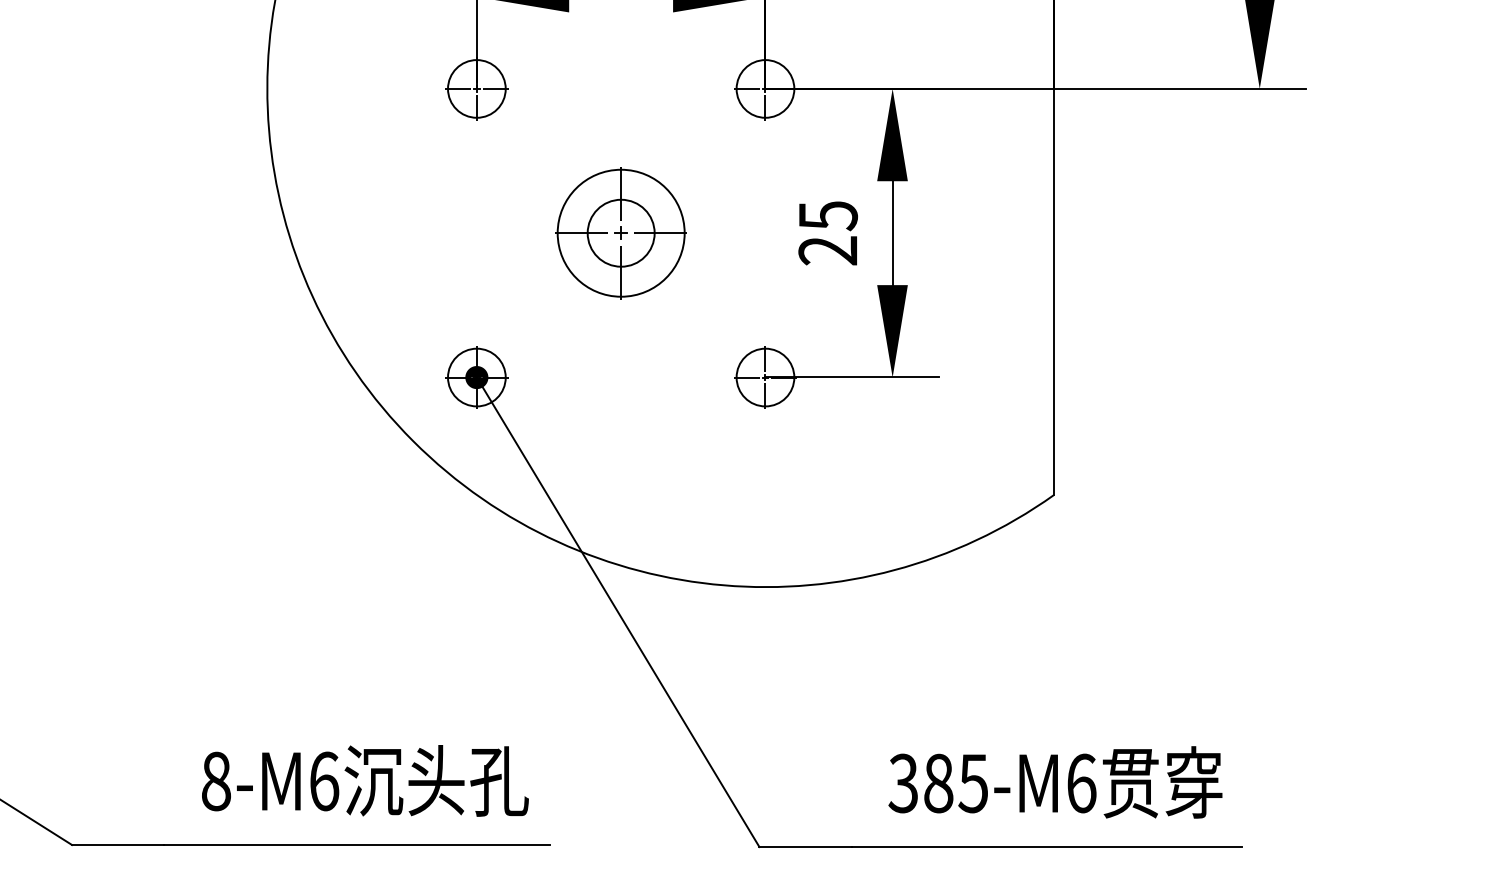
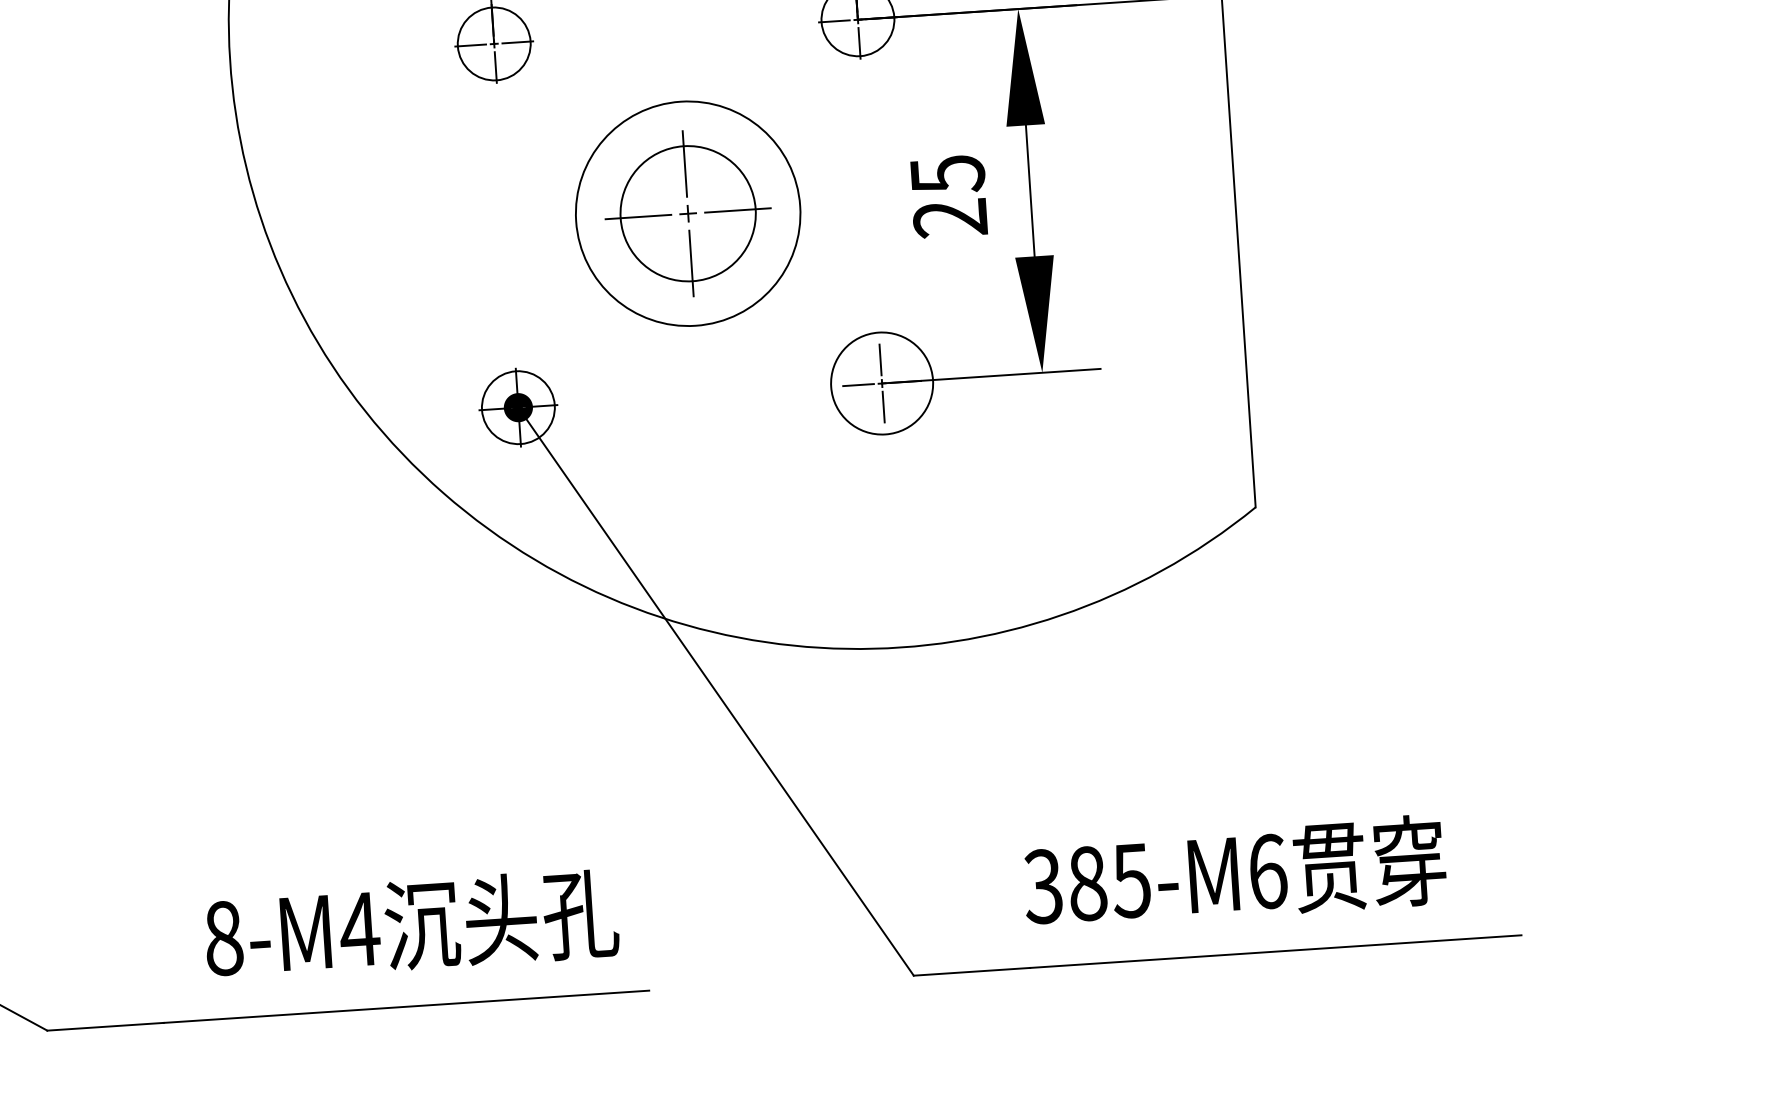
circle: (620, 232) -> (687, 212), size x1.4
circle: (620, 232) -> (687, 212), size x1.6
circle: (765, 377) -> (882, 383), size x1.4
text: (323, 781) -> (358, 929), 8-M6 -> 8-M4
text: (1055, 782) -> (1234, 872), moved

